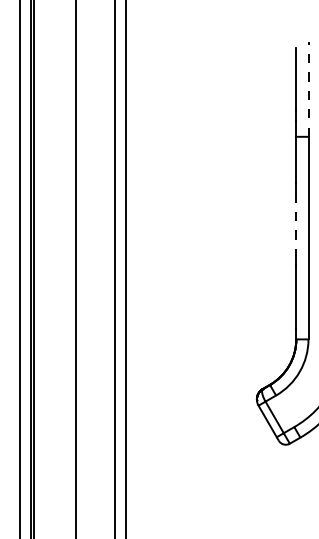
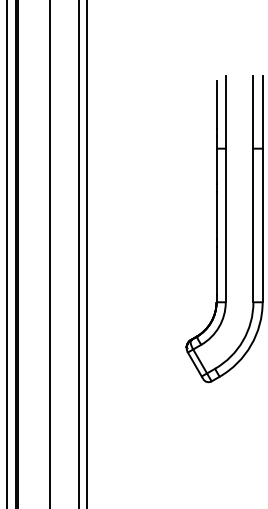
line: (308, 89) -> (225, 112), dashed -> solid
line: (296, 224) -> (216, 215), dashed -> solid

